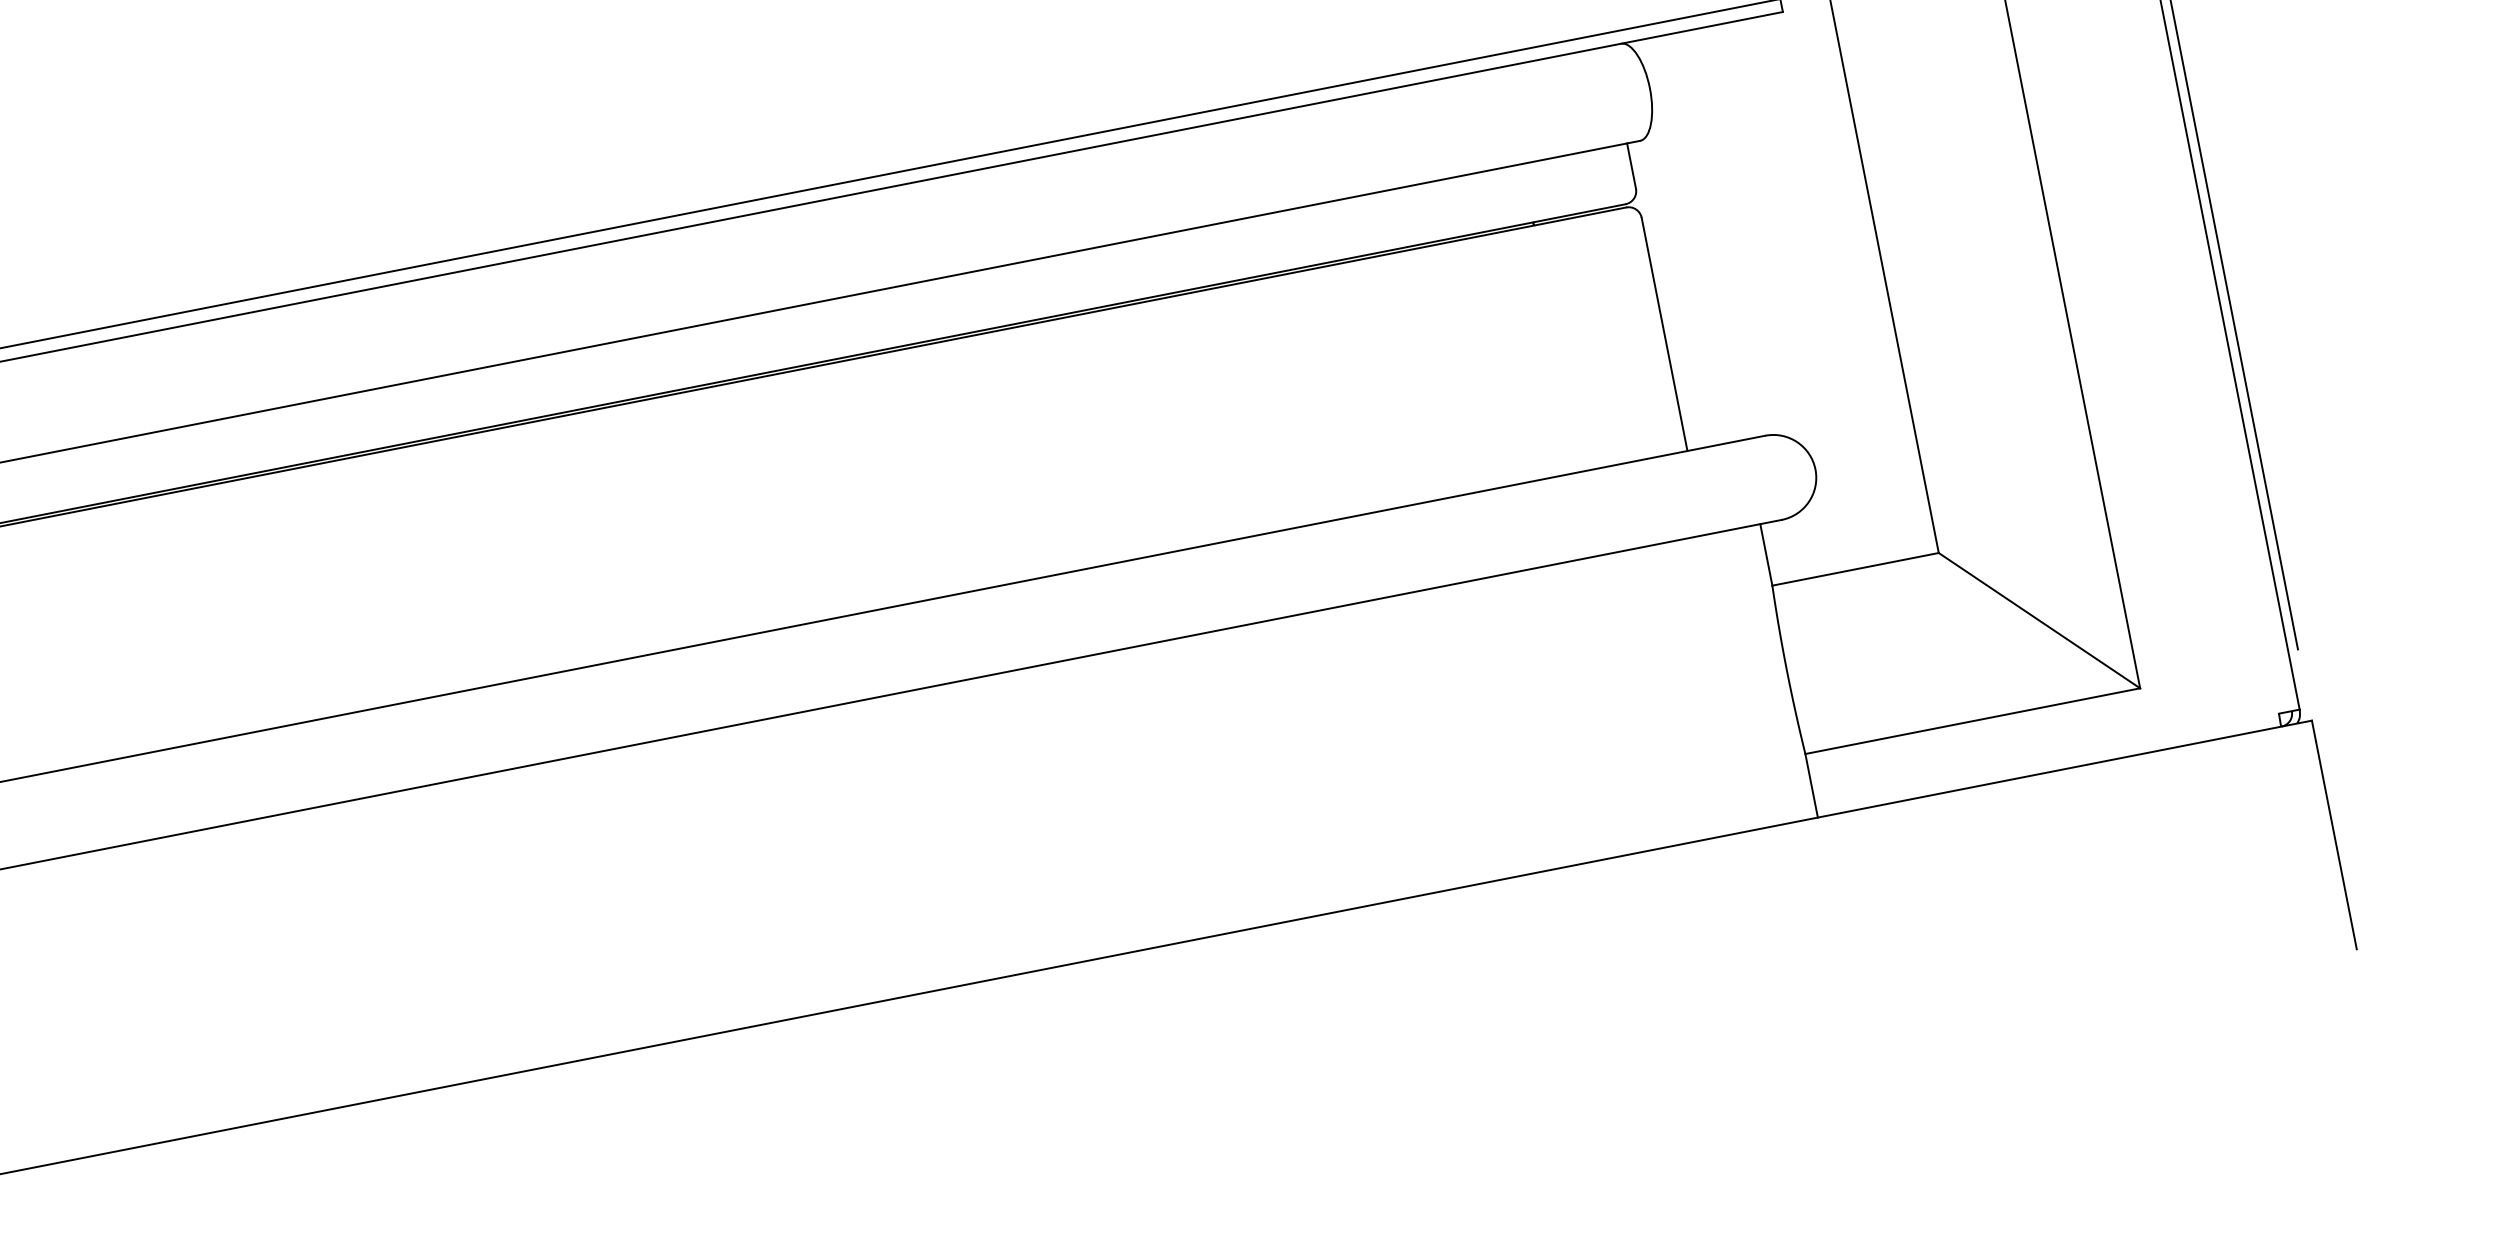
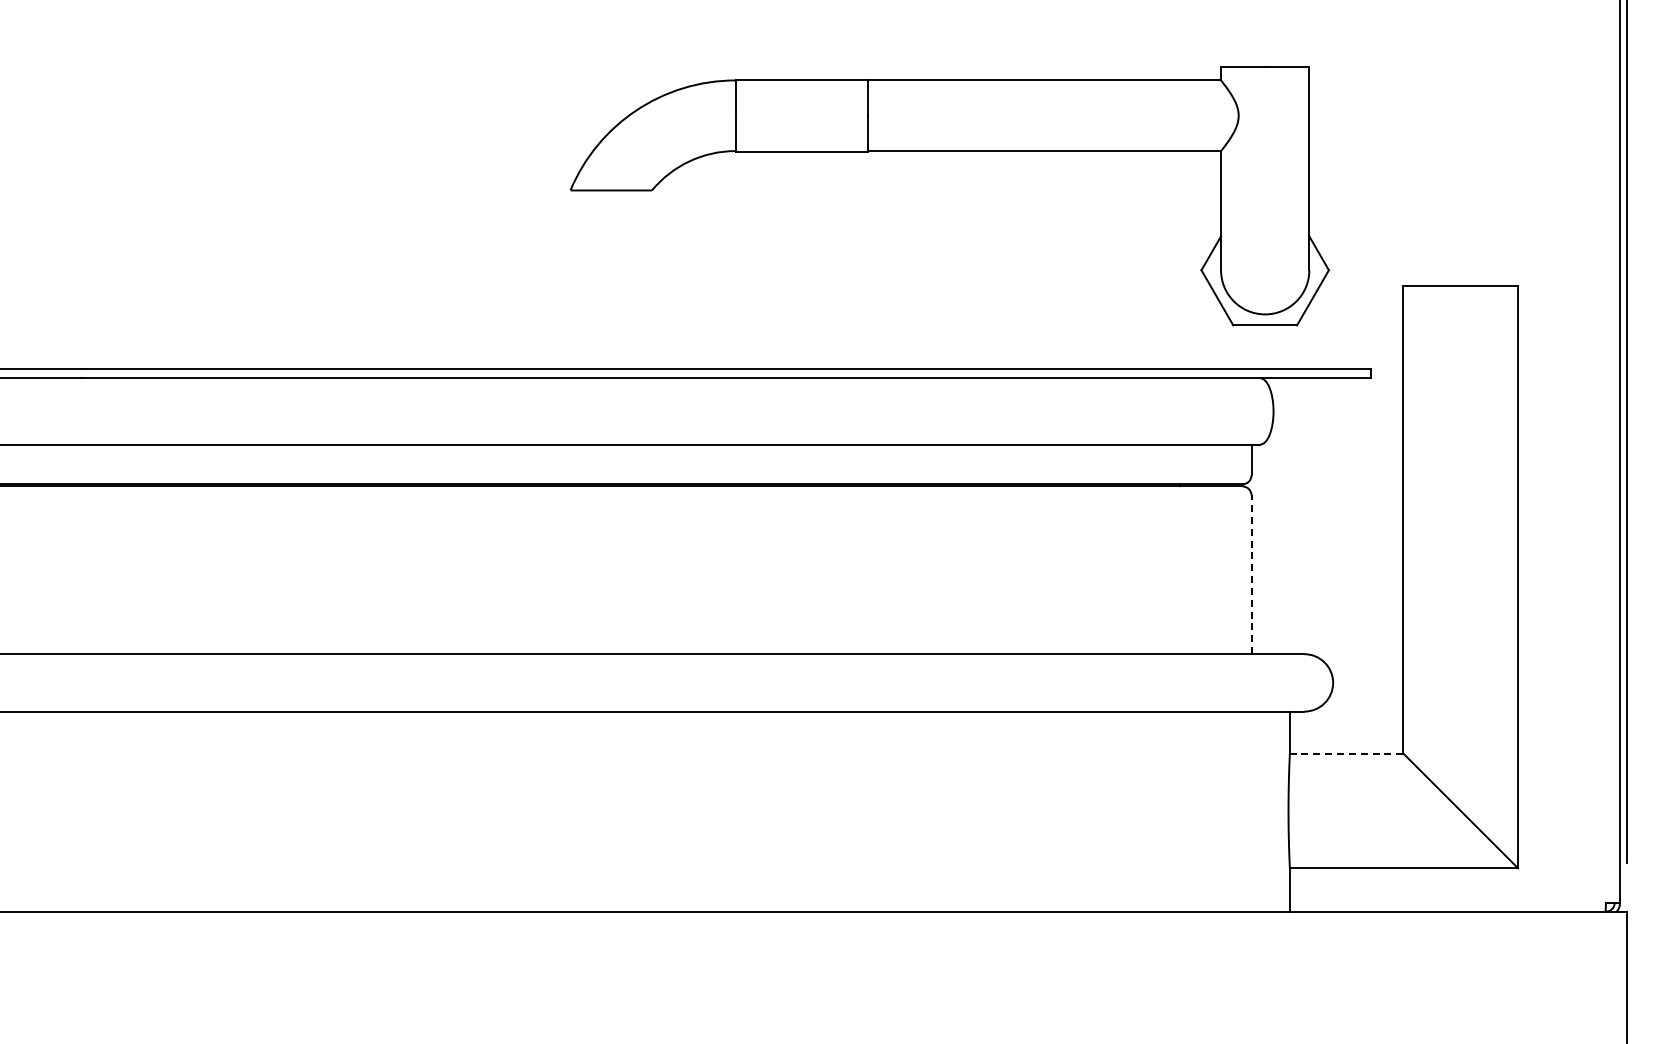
line: (1664, 334) -> (1251, 574), solid -> dashed
line: (1855, 569) -> (1346, 753), solid -> dashed

